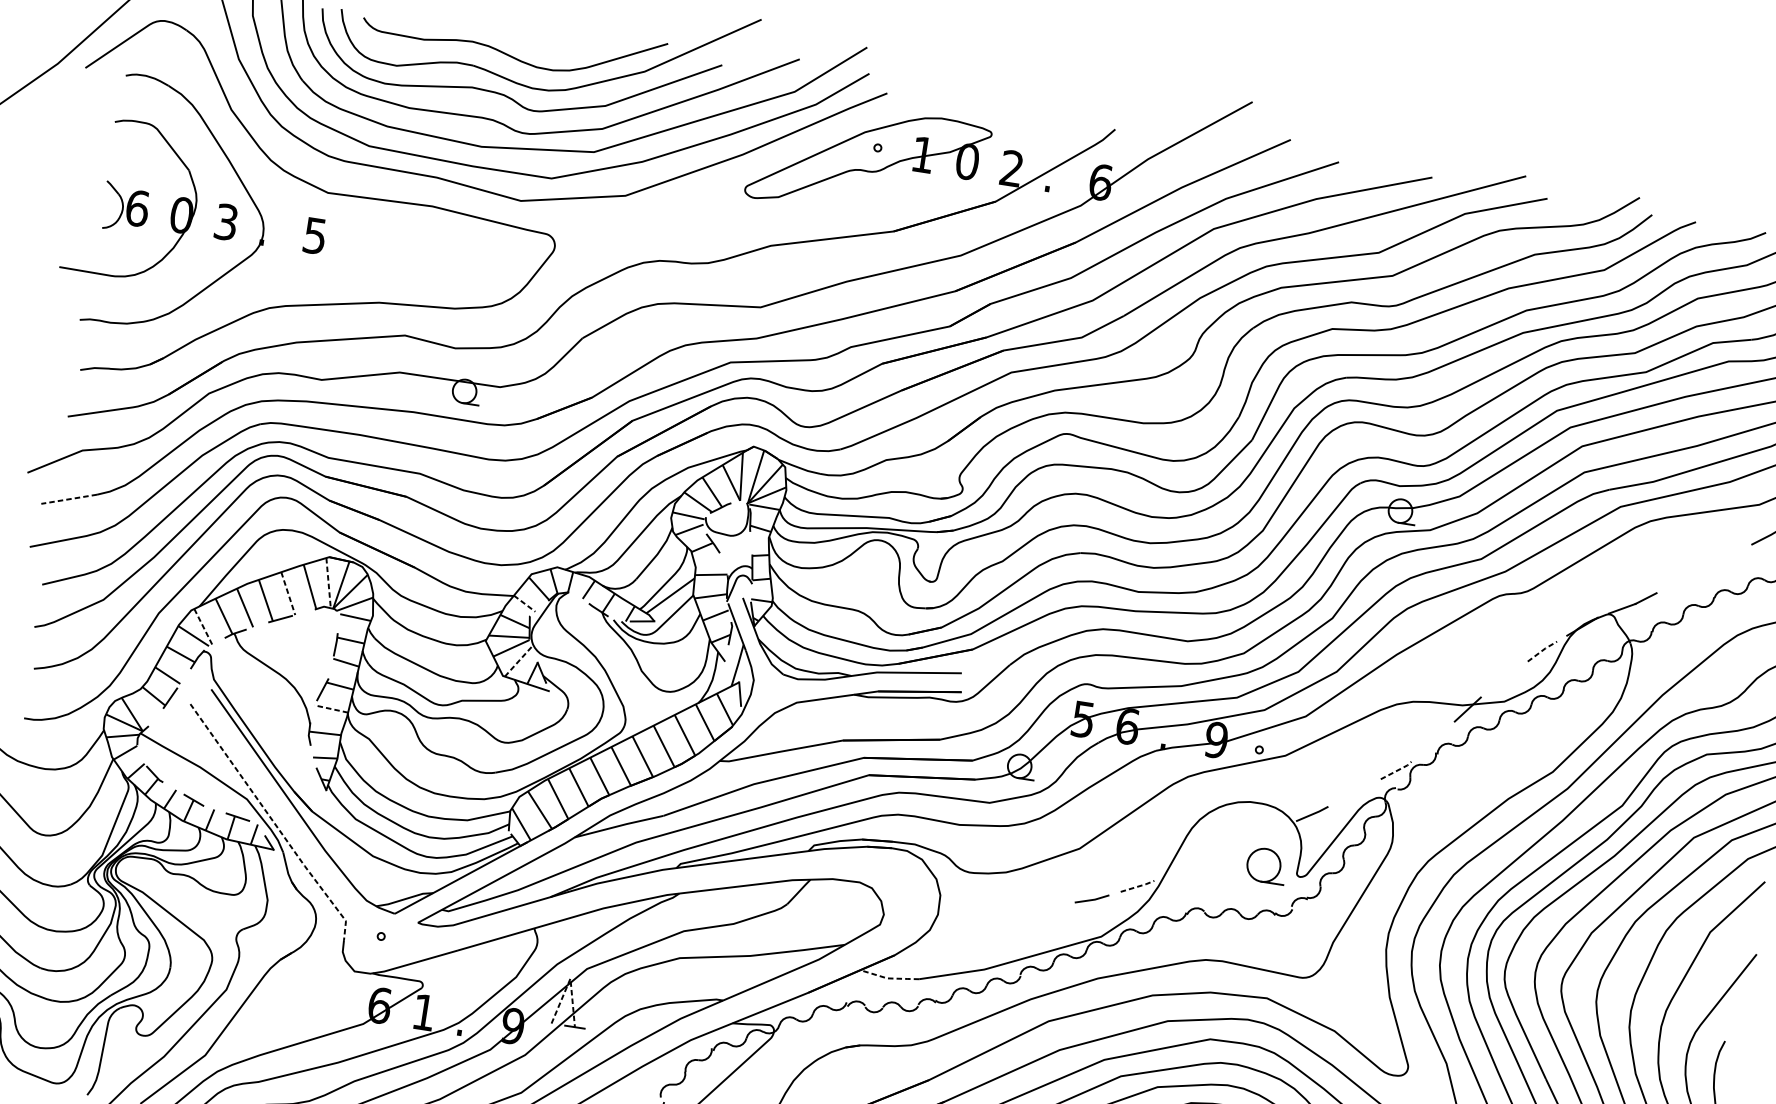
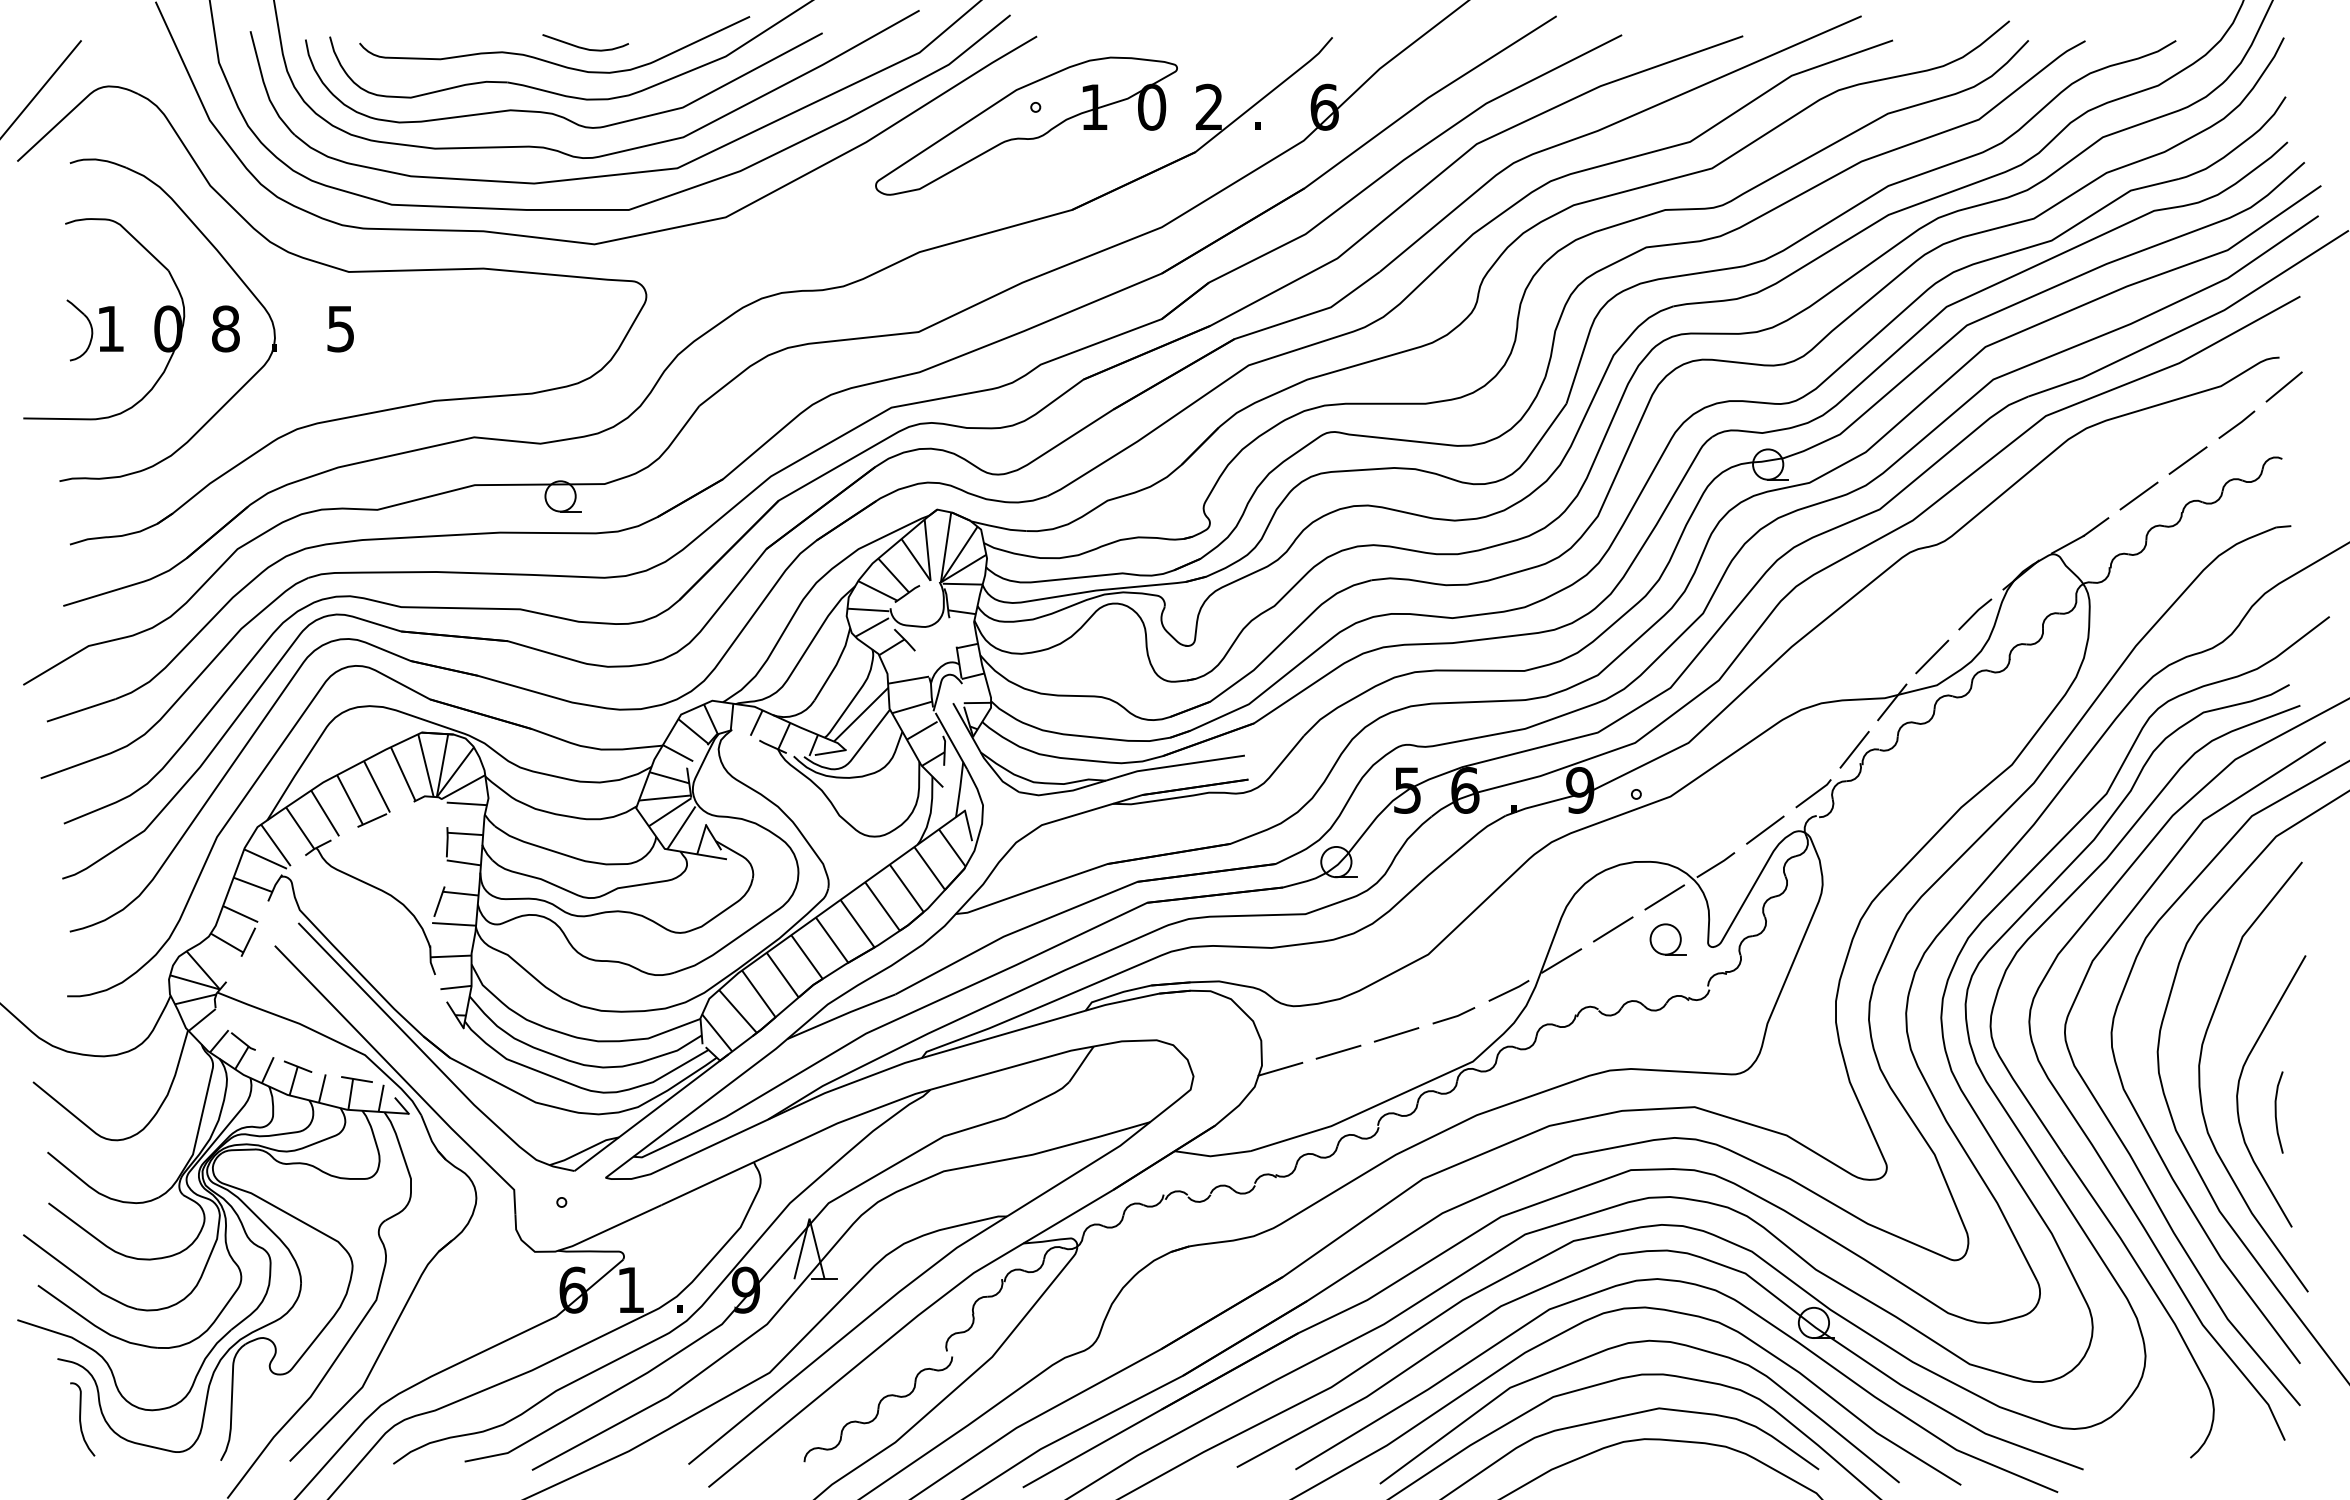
curve: (536, 47) -> (584, 47), added
text: (138, 208) -> (111, 328), 6 -> 1
text: (226, 221) -> (225, 328), 3 -> 8
line: (68, 499) -> (80, 710), dashed -> solid
line: (1724, 558) -> (2187, 460), added
line: (1682, 579) -> (2138, 495), added
line: (328, 583) -> (426, 766), dashed -> solid
line: (288, 593) -> (377, 786), dashed -> solid
line: (524, 603) -> (678, 753), dashed -> solid
line: (203, 626) -> (276, 845), dashed -> solid
line: (1542, 650) -> (1975, 613), dashed -> solid
line: (518, 661) -> (681, 827), dashed -> solid
line: (1504, 678) -> (1932, 656), added
line: (330, 709) -> (453, 924), dashed -> solid
line: (1433, 741) -> (1854, 749), added
line: (1397, 770) -> (1815, 793), dashed -> solid
line: (1354, 792) -> (1765, 829), added
line: (273, 821) -> (403, 1078), dashed -> solid
line: (1268, 832) -> (1664, 897), added
line: (1225, 851) -> (1613, 929), added
part: (1266, 865) -> (1667, 939), size x0.71
line: (1181, 869) -> (1561, 960), added
line: (1138, 886) -> (1510, 990), dashed -> solid
line: (1045, 906) -> (1396, 1034), added
line: (998, 912) -> (1338, 1051), added
line: (951, 919) -> (1280, 1068), added
line: (570, 978) -> (809, 1218), dashed -> solid
line: (888, 978) -> (1212, 1156), dashed -> solid

